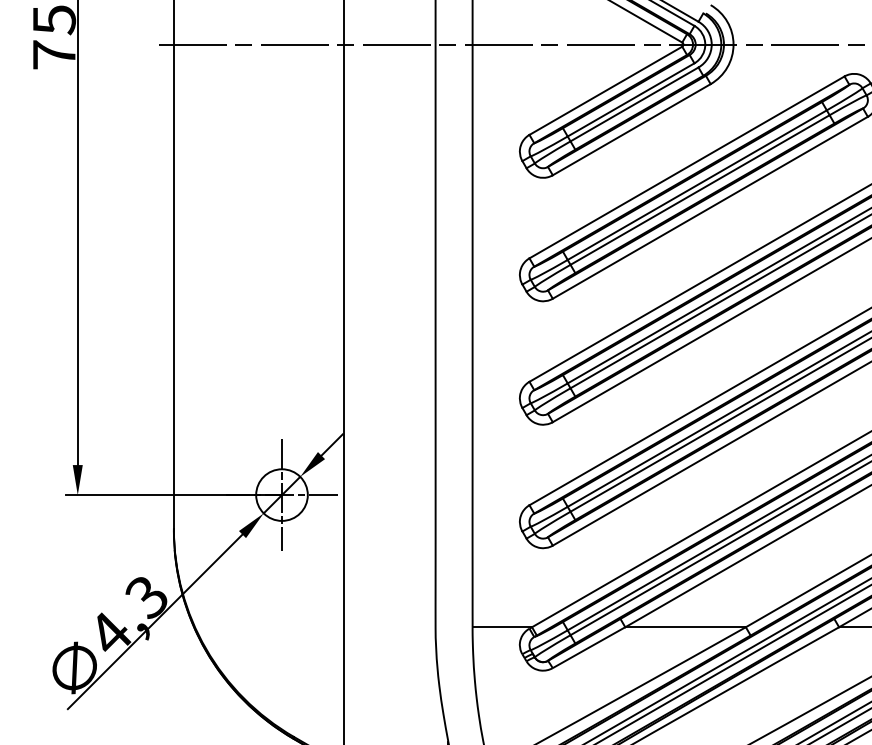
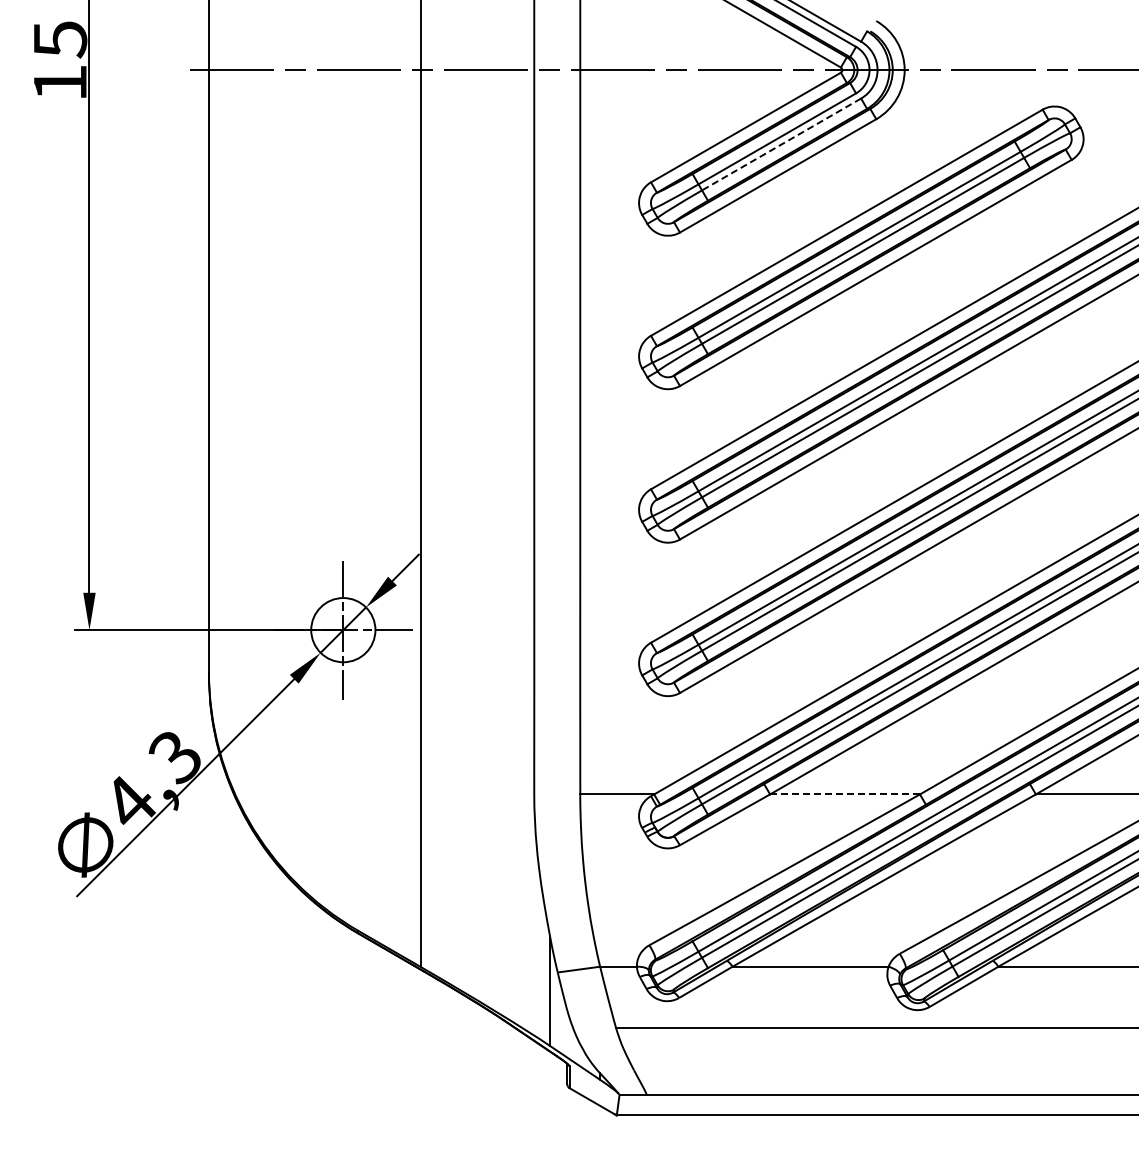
text: (54, 54) -> (60, 82), 75 -> 15
line: (634, 104) -> (781, 144), solid -> dashed
line: (685, 627) -> (845, 794), solid -> dashed

